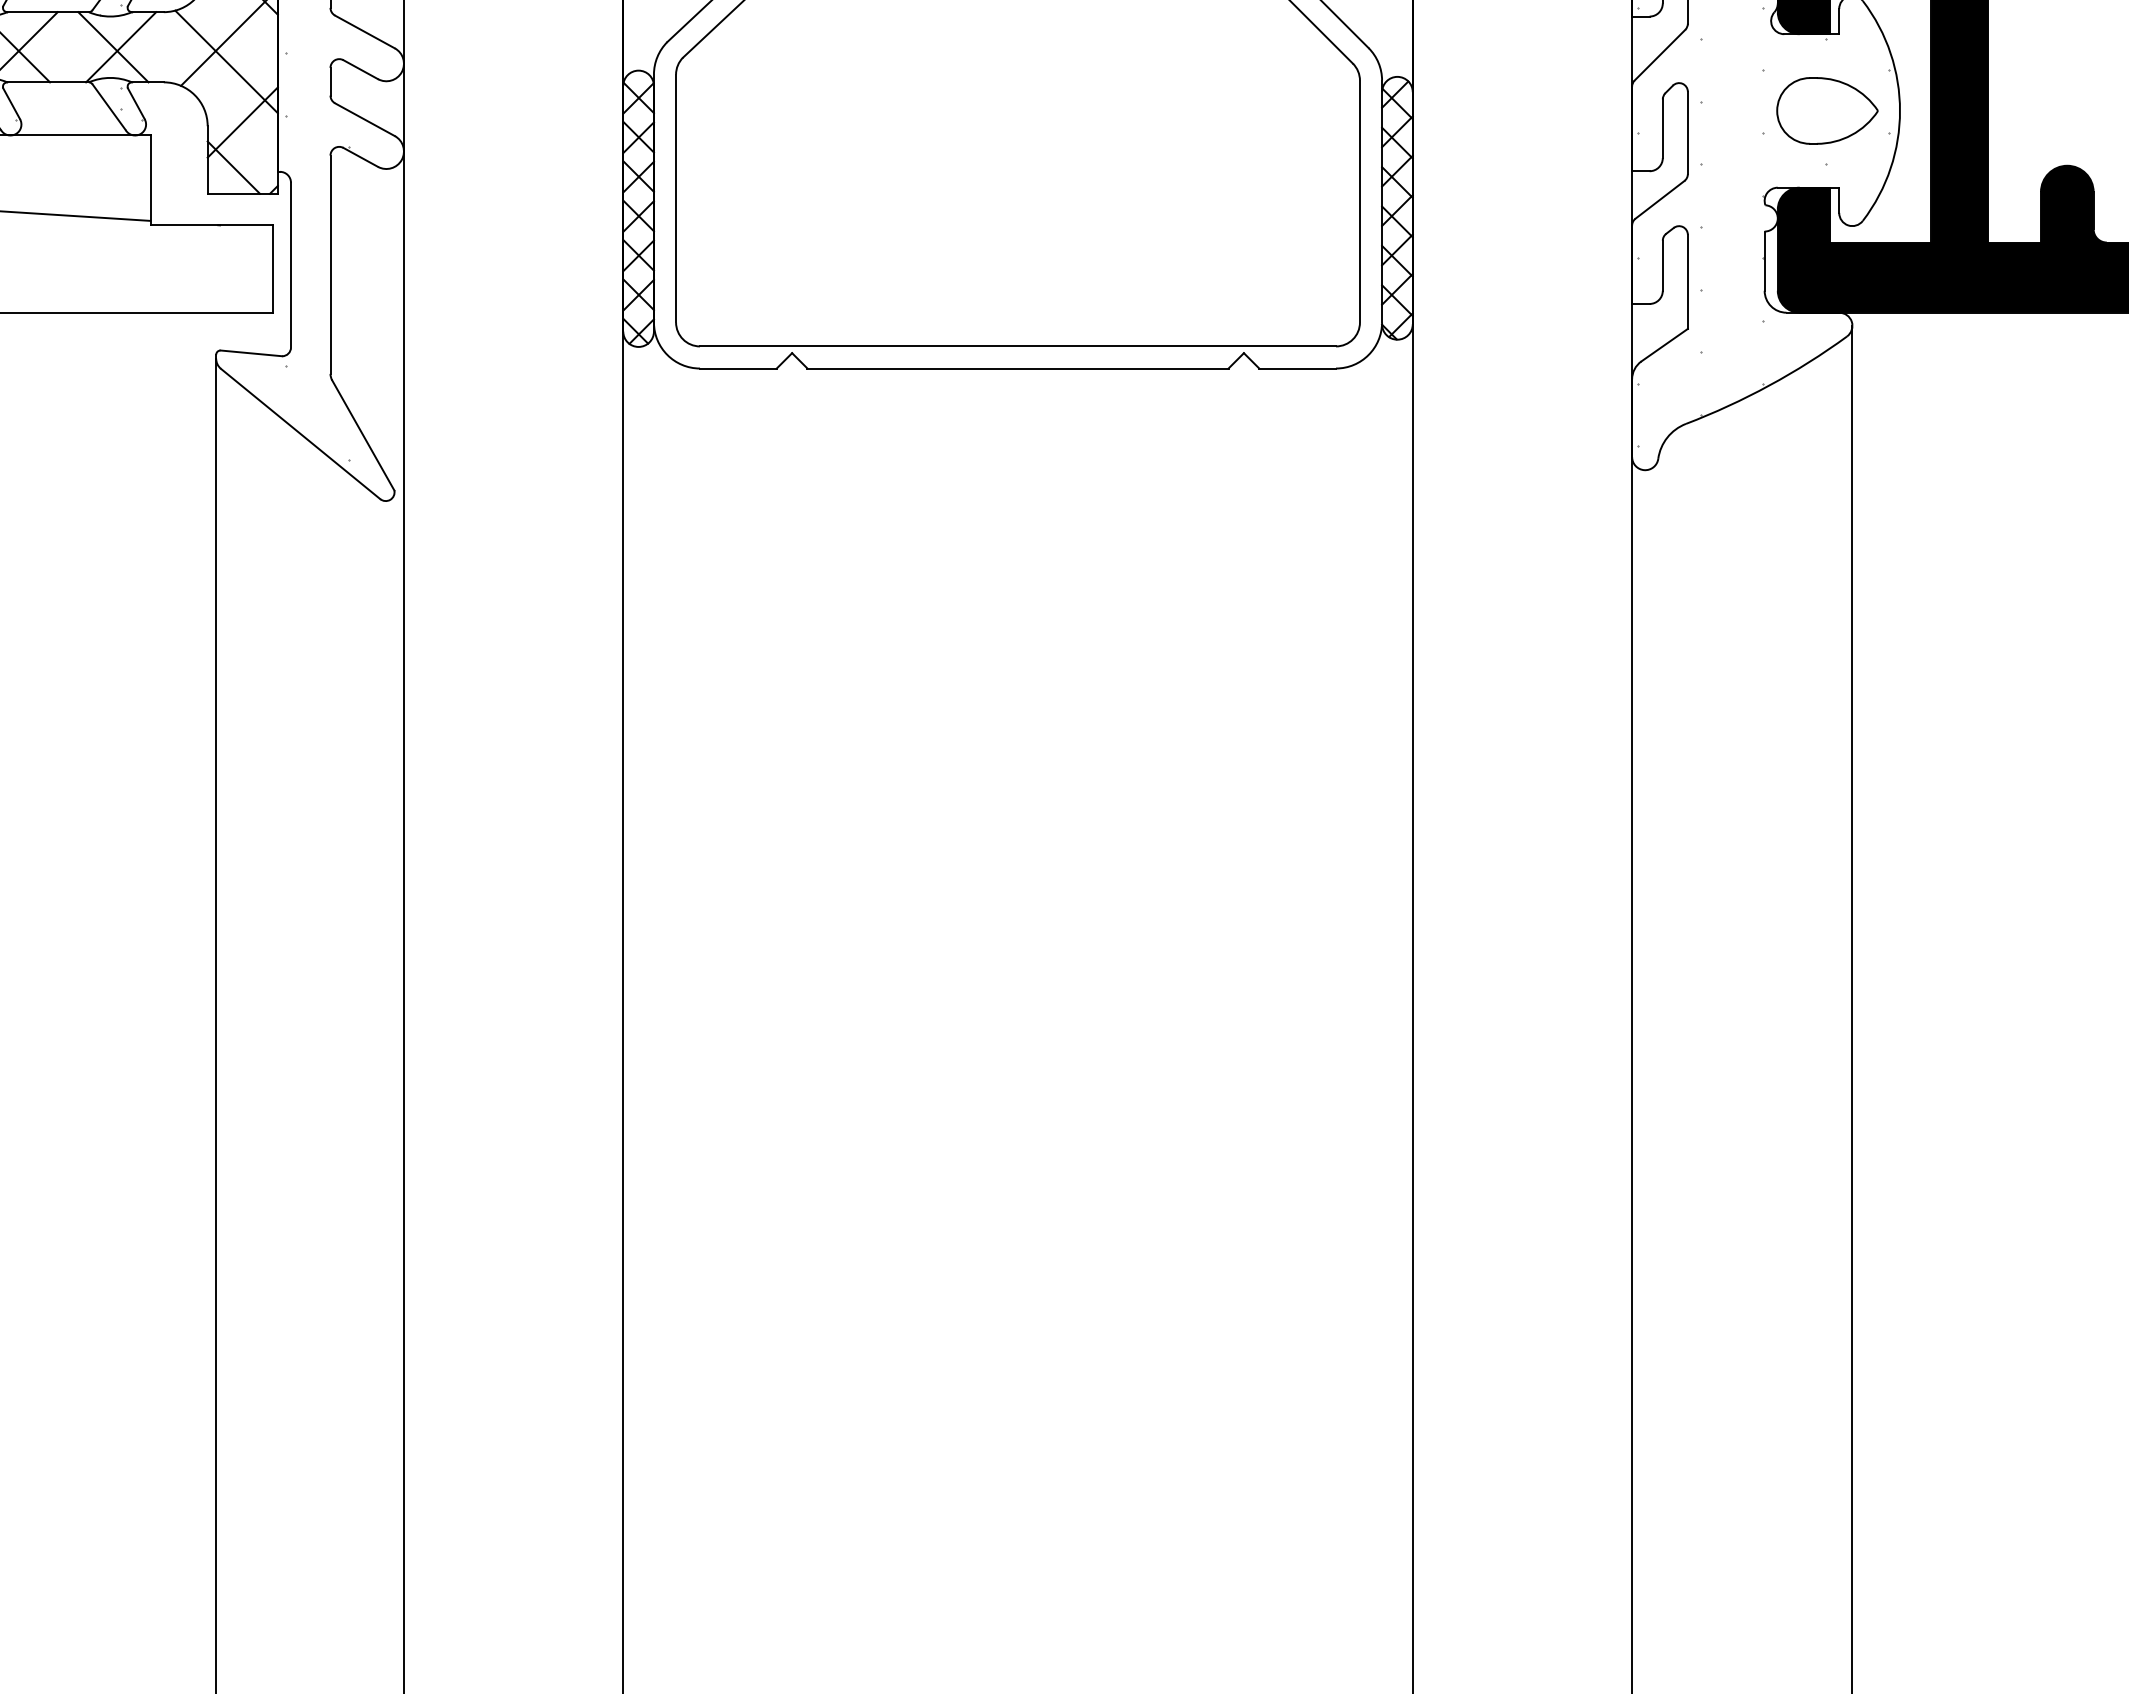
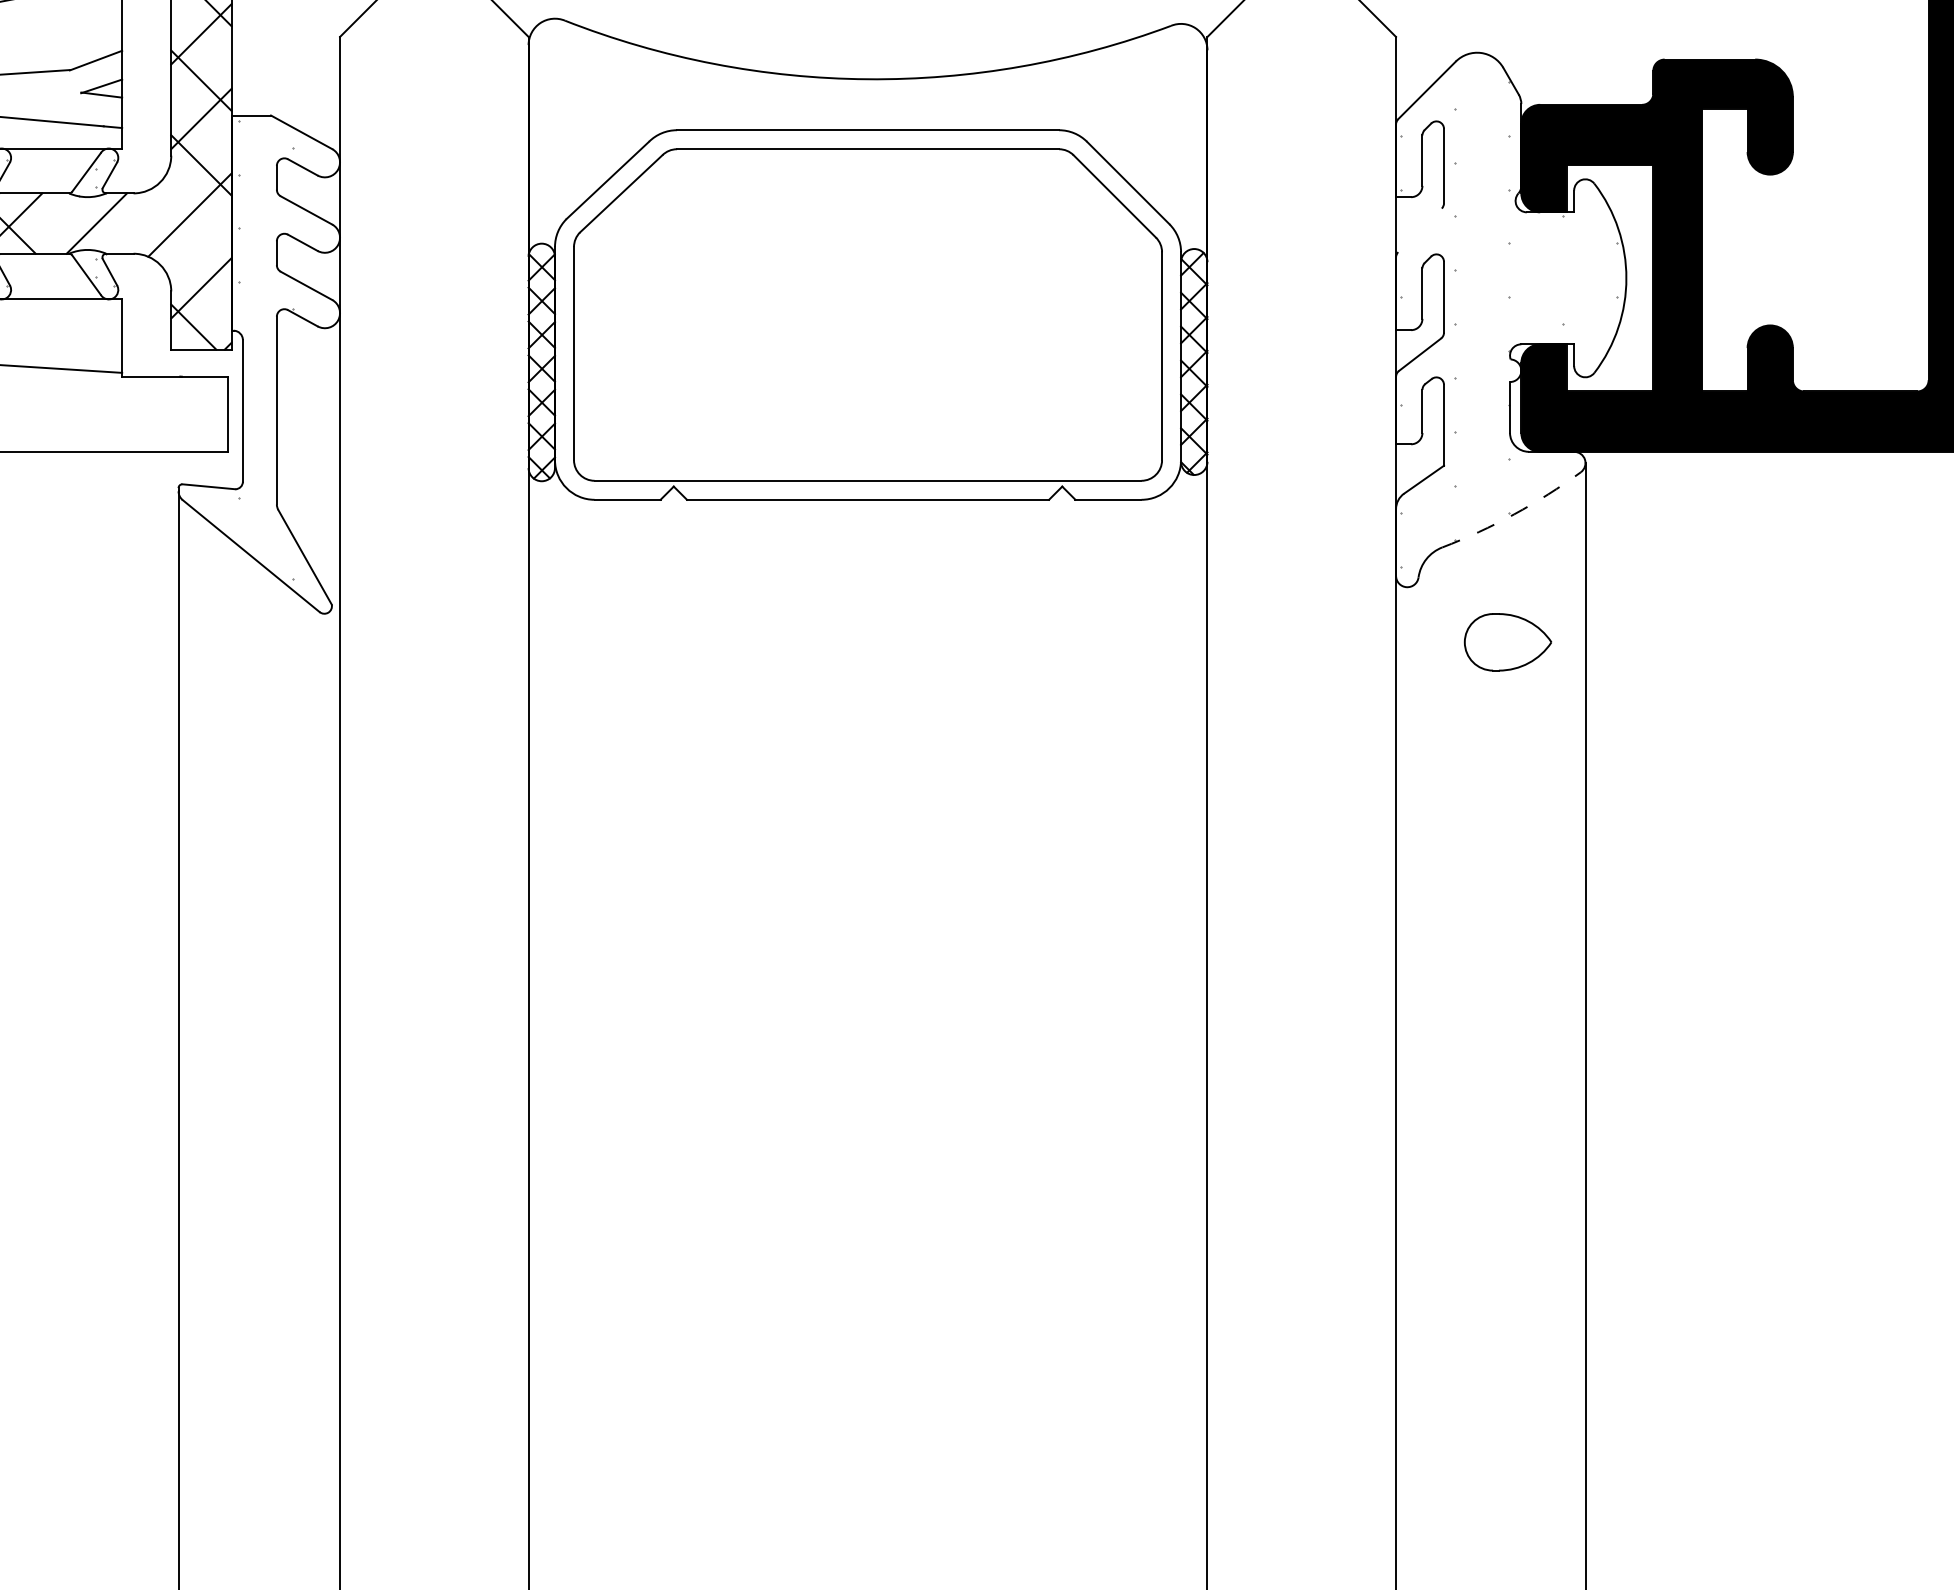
line: (113, 47) -> (90, 223), removed
line: (1659, 55) -> (1419, 230), removed
line: (226, 62) -> (187, 236), removed
part: (1826, 111) -> (1507, 642), moved
arc: (1769, 385) -> (1514, 514), solid -> dashed

